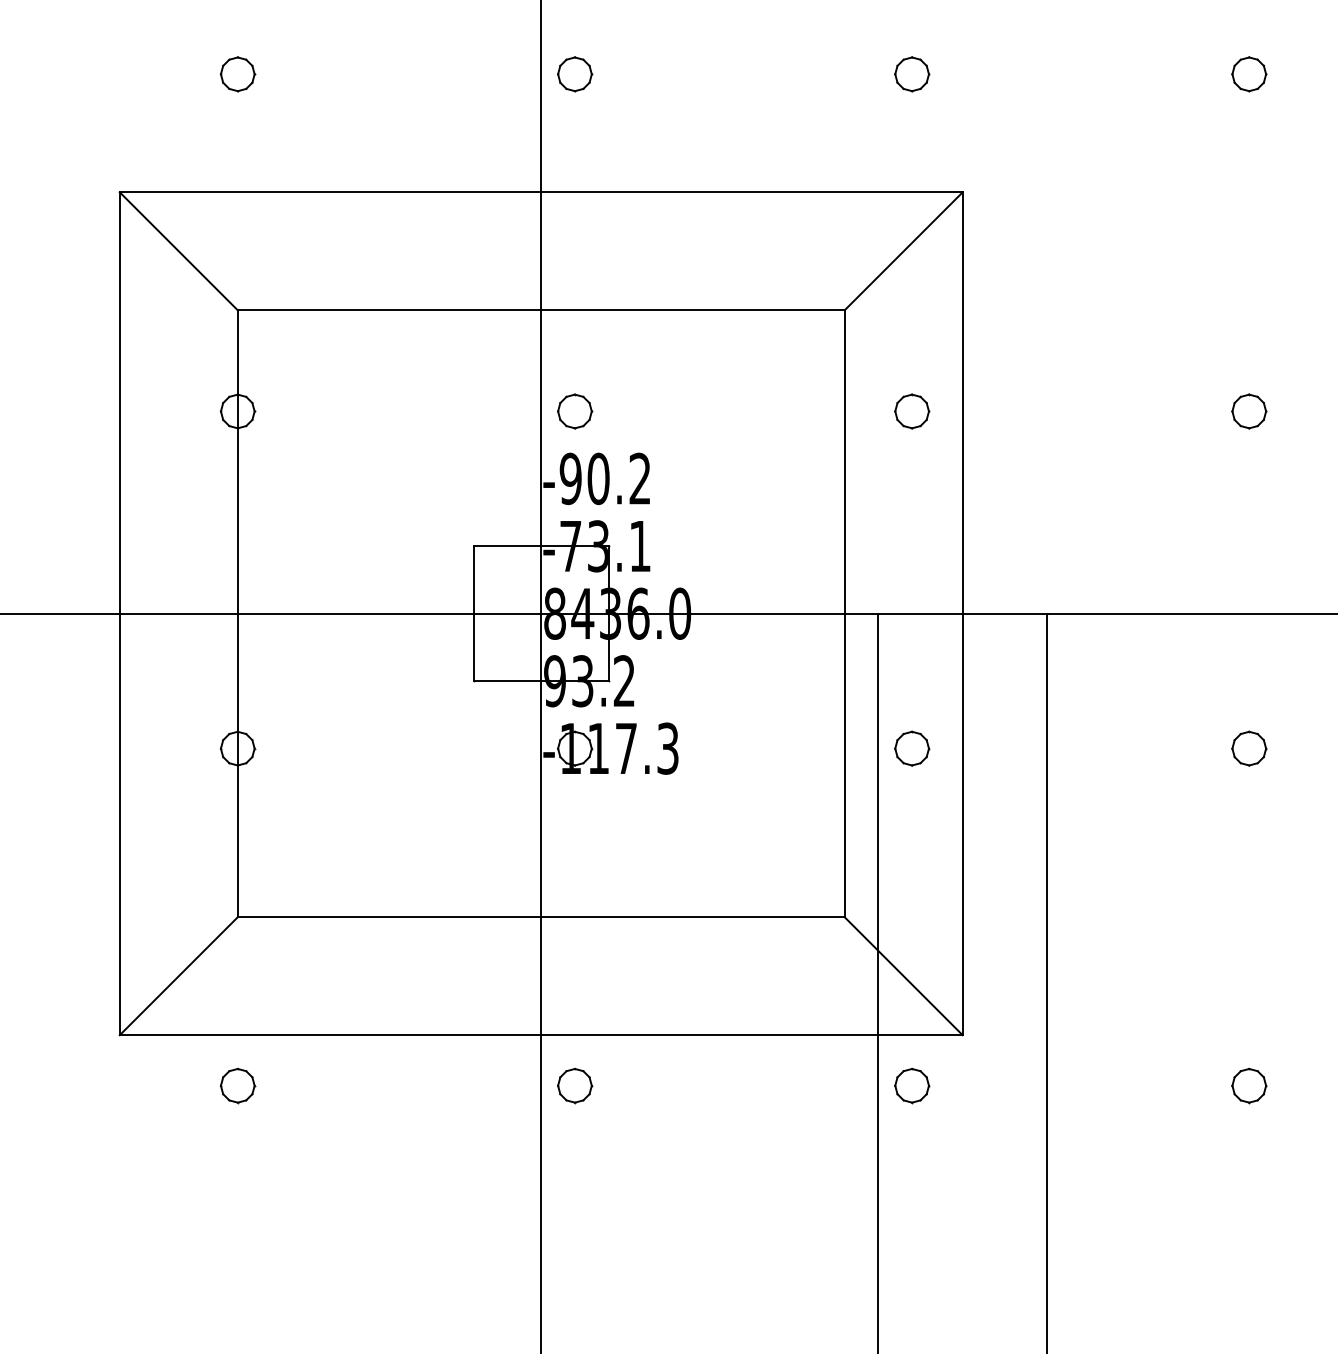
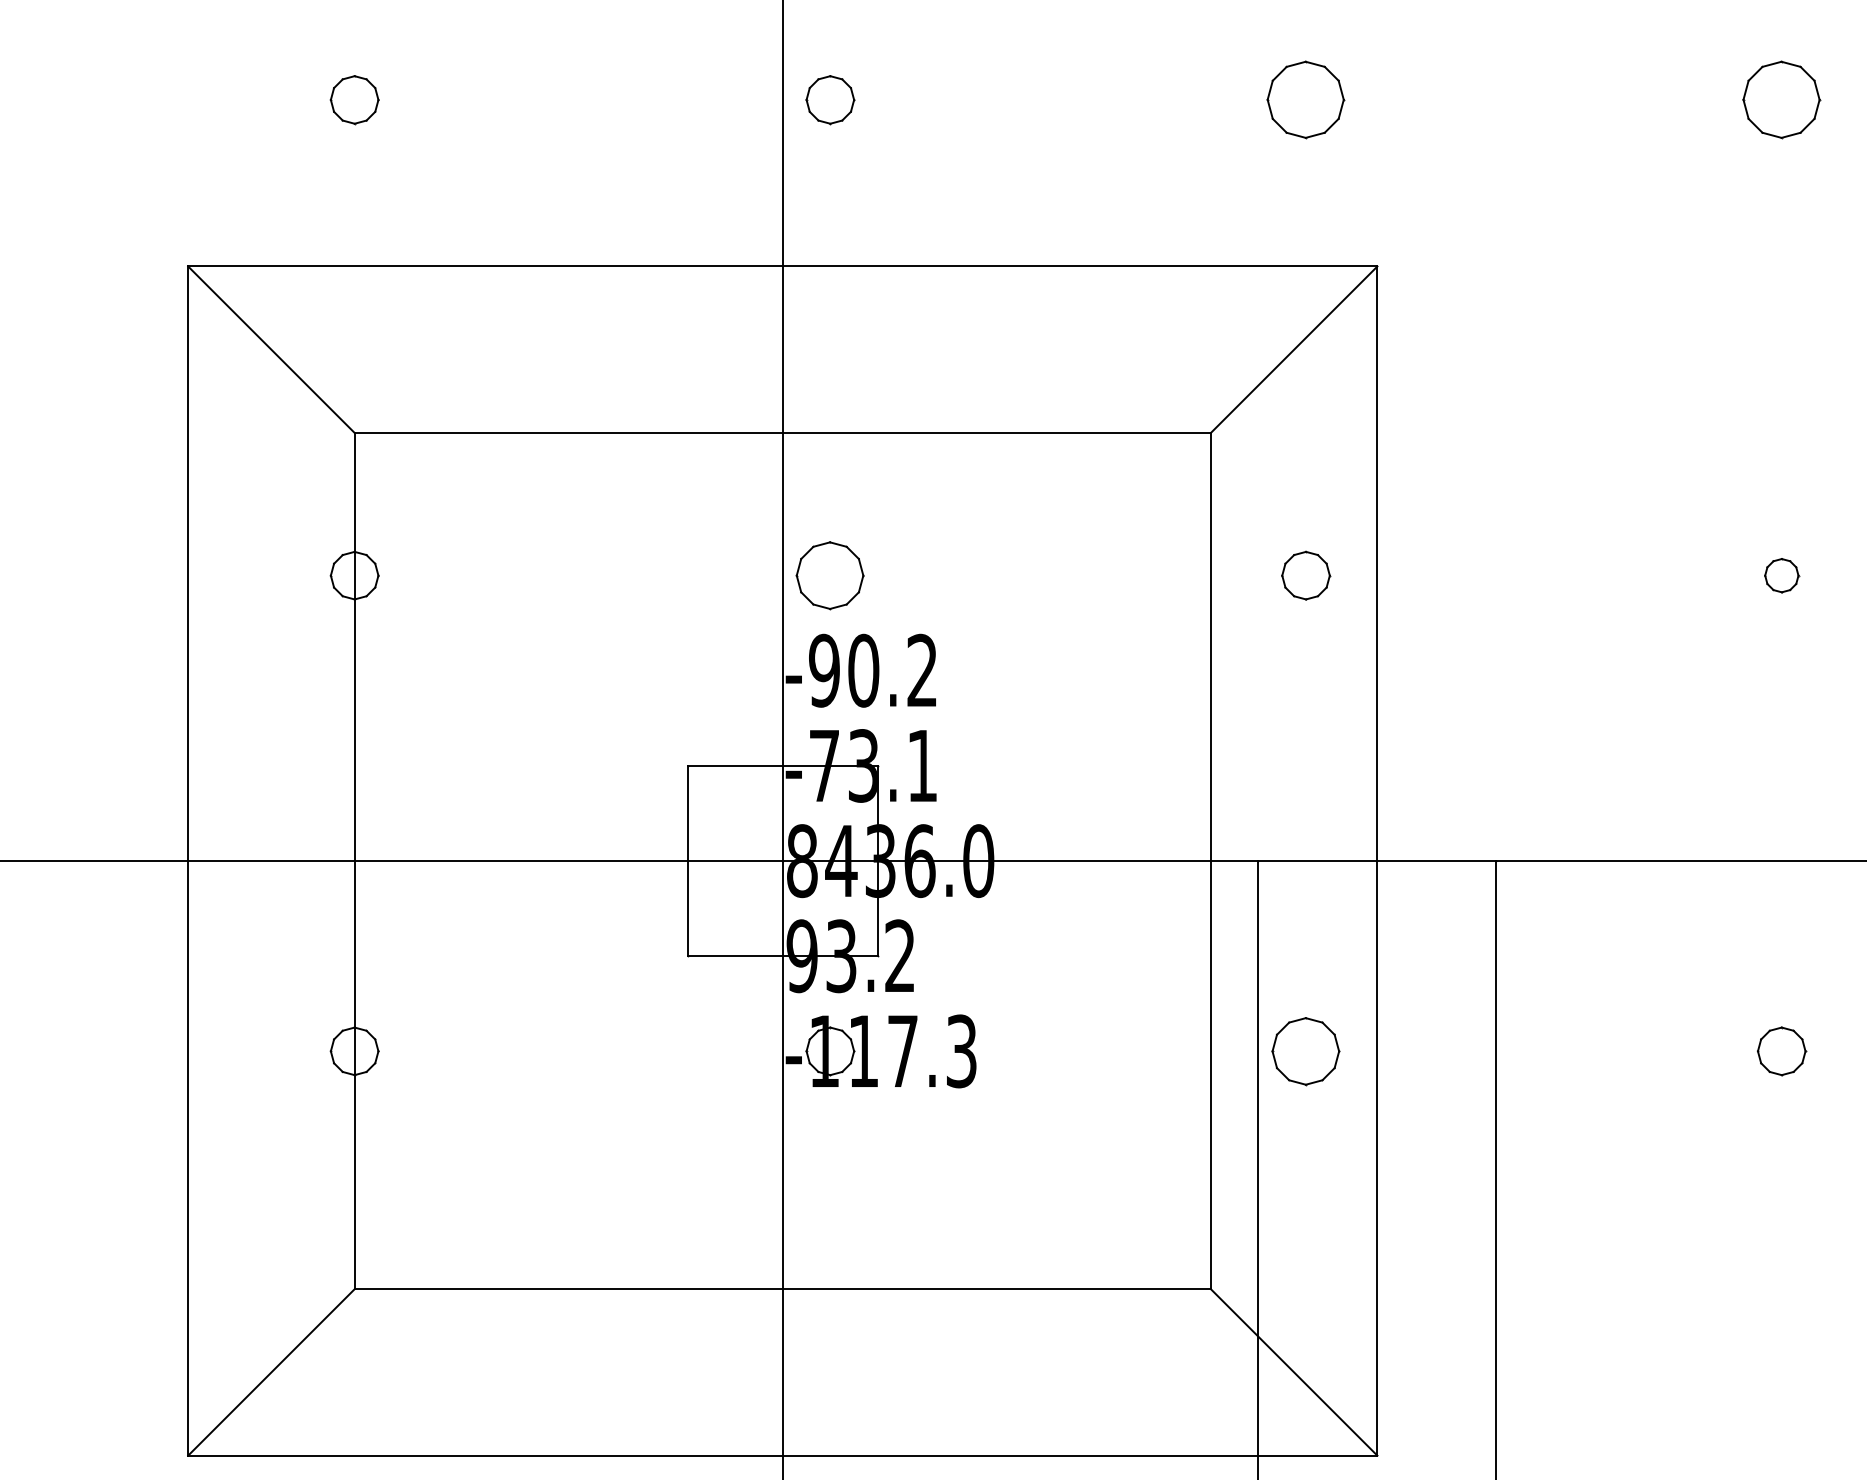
part: (912, 74) -> (1306, 100), size x1.6
part: (1249, 74) -> (1782, 100), size x1.6
part: (575, 411) -> (831, 575), size x1.4
part: (1249, 411) -> (1782, 575), size x0.7
part: (912, 748) -> (1306, 1051), size x1.4

